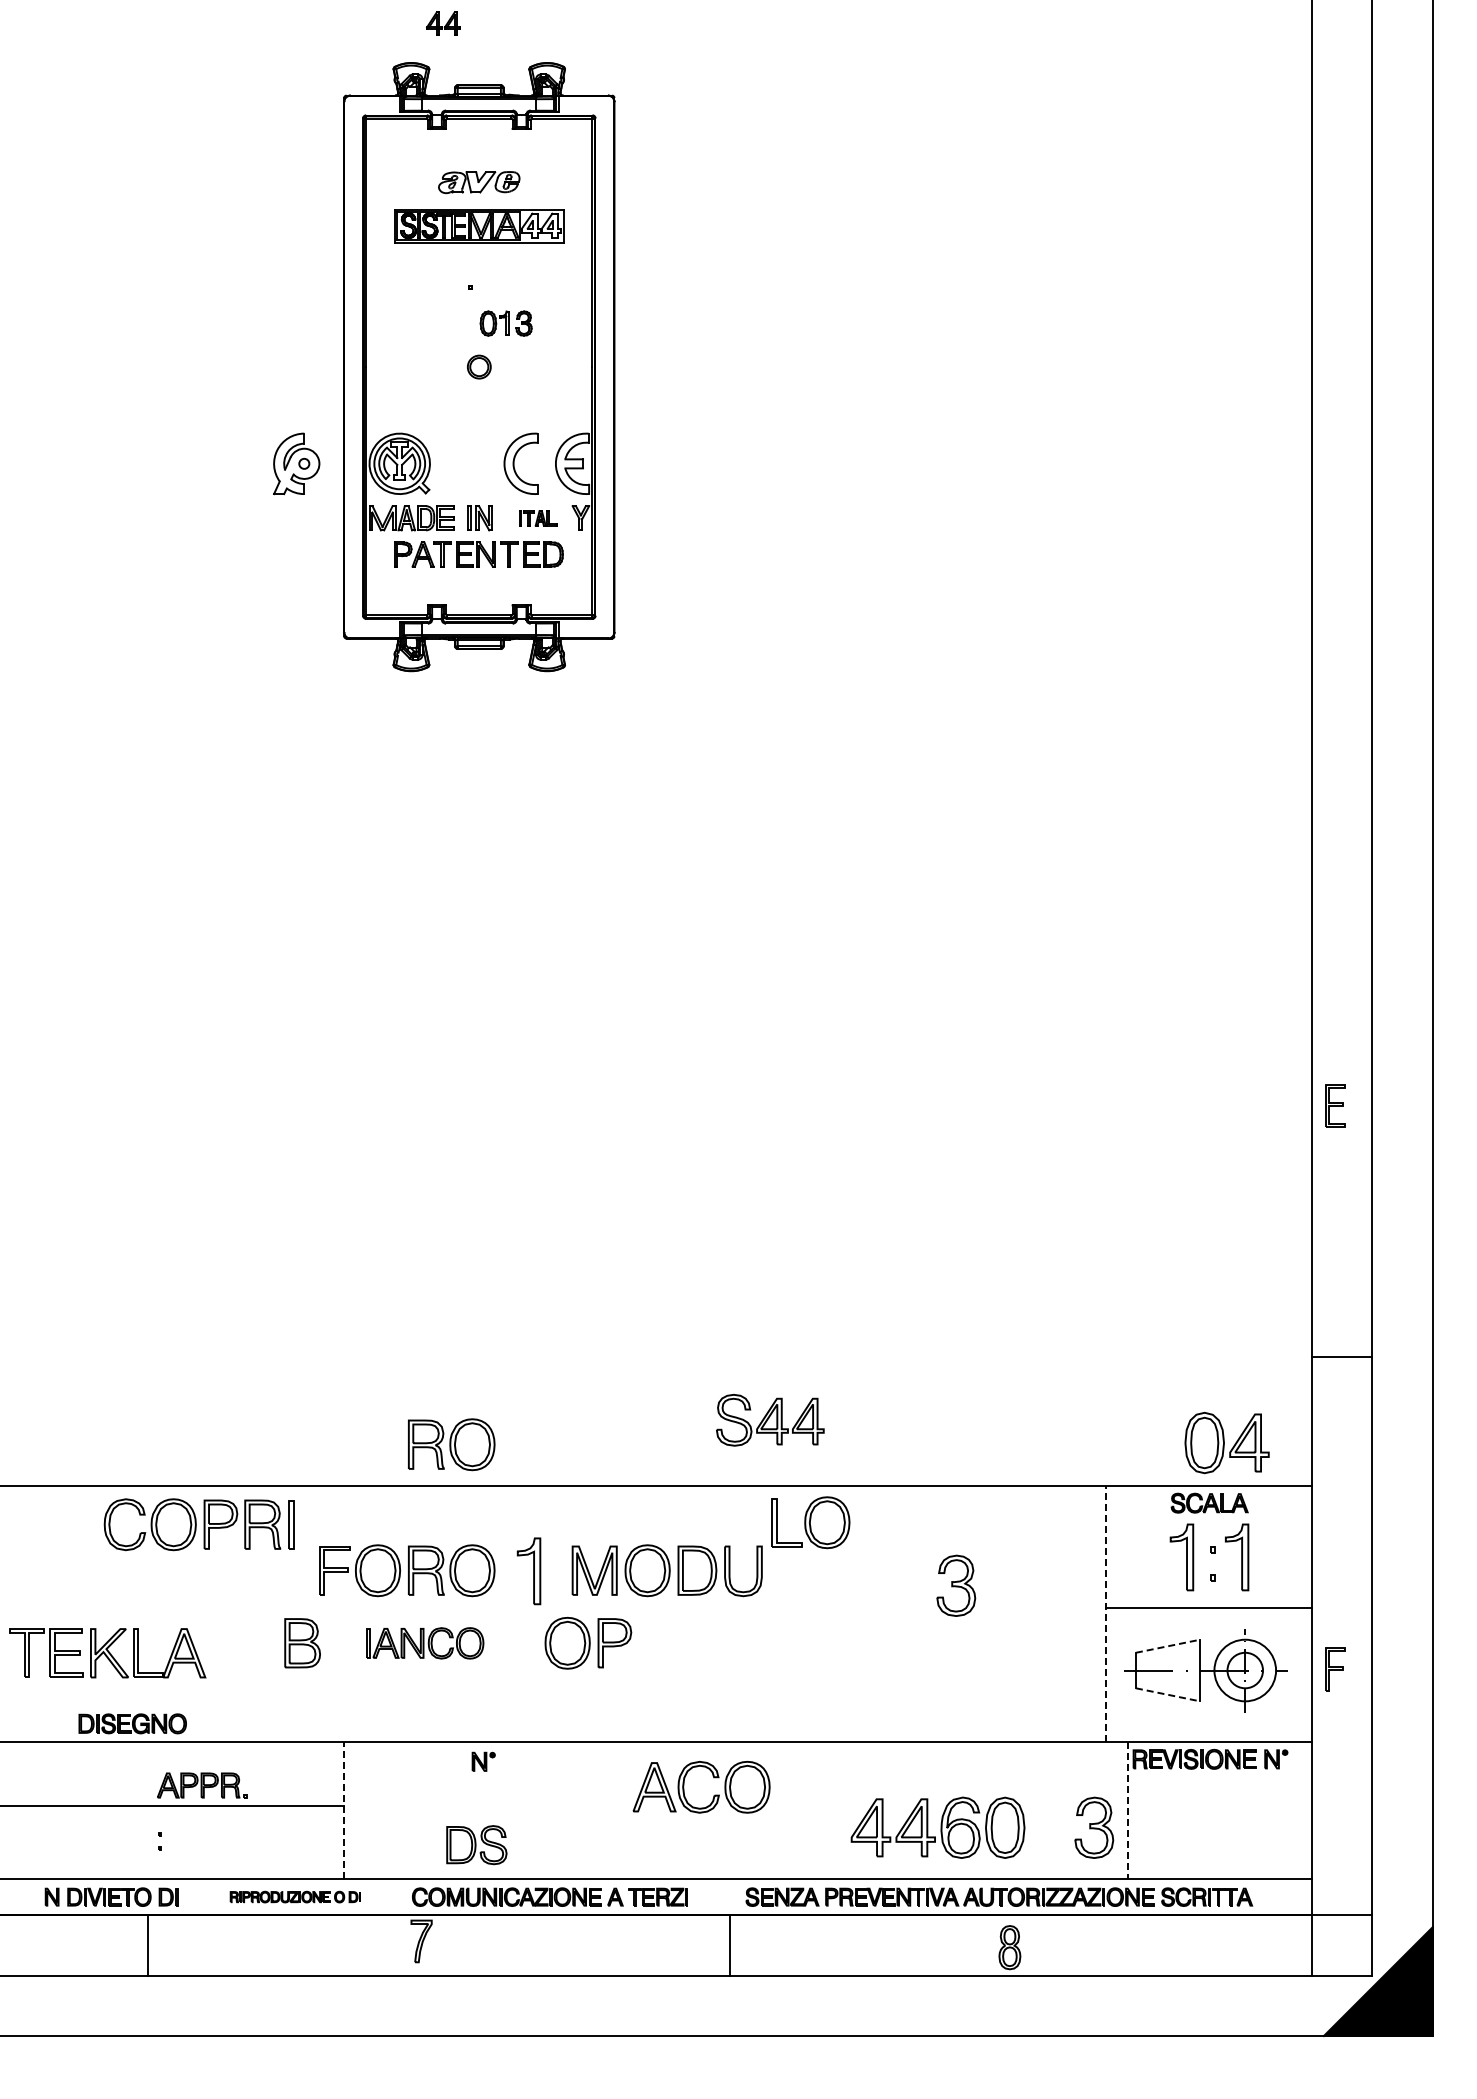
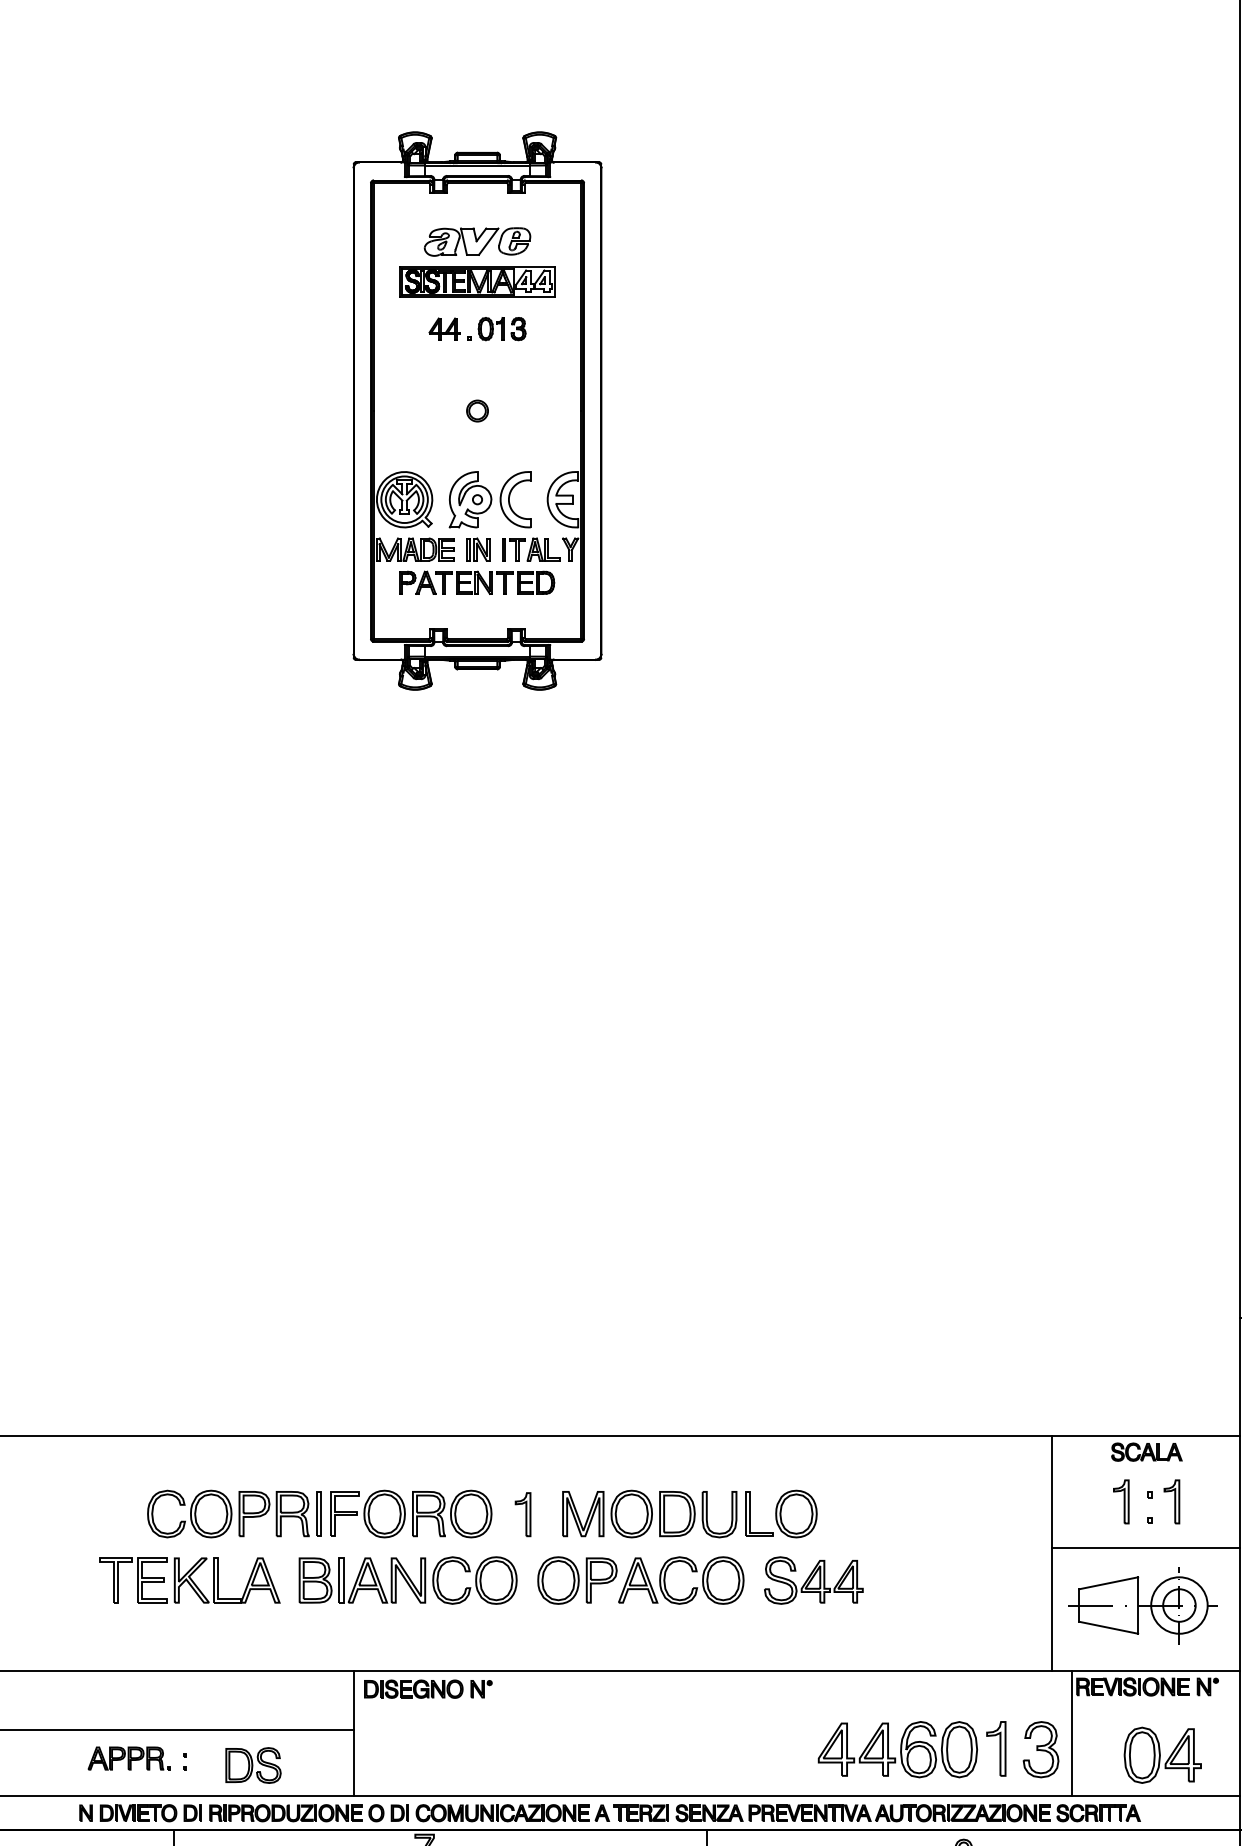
part: (443, 23) -> (444, 328), moved
part: (478, 182) -> (476, 241), size x1.43
part: (505, 323) -> (501, 328), moved
part: (296, 463) -> (470, 499), moved
part: (538, 518) -> (531, 549), size x1.67
part: (770, 1420) -> (814, 1580), moved
part: (1226, 1442) -> (1162, 1754), moved
part: (451, 1444) -> (452, 1398), removed
part: (810, 1522) -> (781, 1513), moved
part: (198, 1524) -> (233, 1513), moved
part: (1181, 1557) -> (1121, 1501), size x0.71
part: (1236, 1557) -> (1171, 1501), size x0.71
part: (528, 1571) -> (522, 1514), size x0.71
part: (956, 1585) -> (914, 1527), removed
line: (1106, 1613) -> (1052, 1553), dashed -> solid
part: (425, 1643) -> (428, 1580), size x1.67
line: (1168, 1646) -> (1109, 1583), dashed -> solid
part: (107, 1653) -> (189, 1580), moved
line: (1168, 1694) -> (1109, 1627), dashed -> solid
part: (132, 1723) -> (413, 1688), moved
part: (712, 1776) -> (691, 1570), moved
part: (202, 1785) -> (129, 1758), moved
line: (344, 1809) -> (353, 1732), dashed -> solid
line: (1127, 1810) -> (1071, 1733), dashed -> solid
part: (1045, 1826) -> (996, 1748), added
part: (476, 1845) -> (253, 1765), moved
part: (295, 1896) -> (309, 1812), size x1.67
part: (999, 1896) -> (908, 1812), moved

